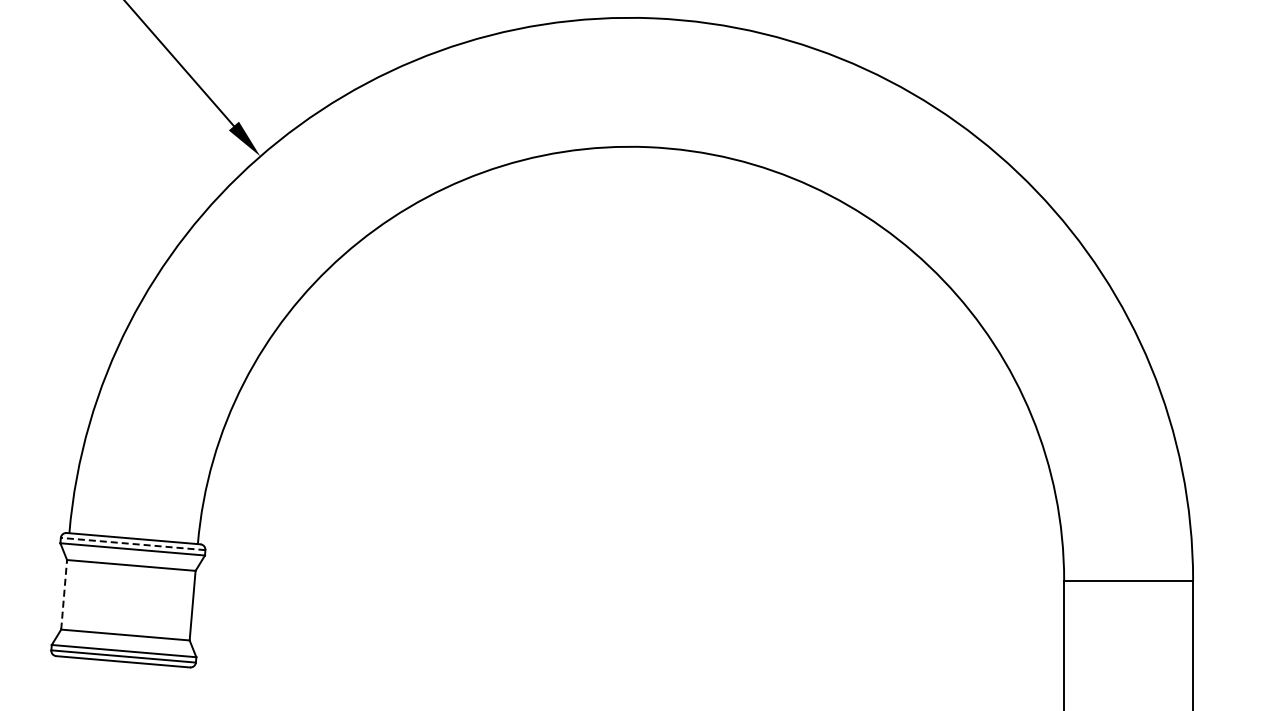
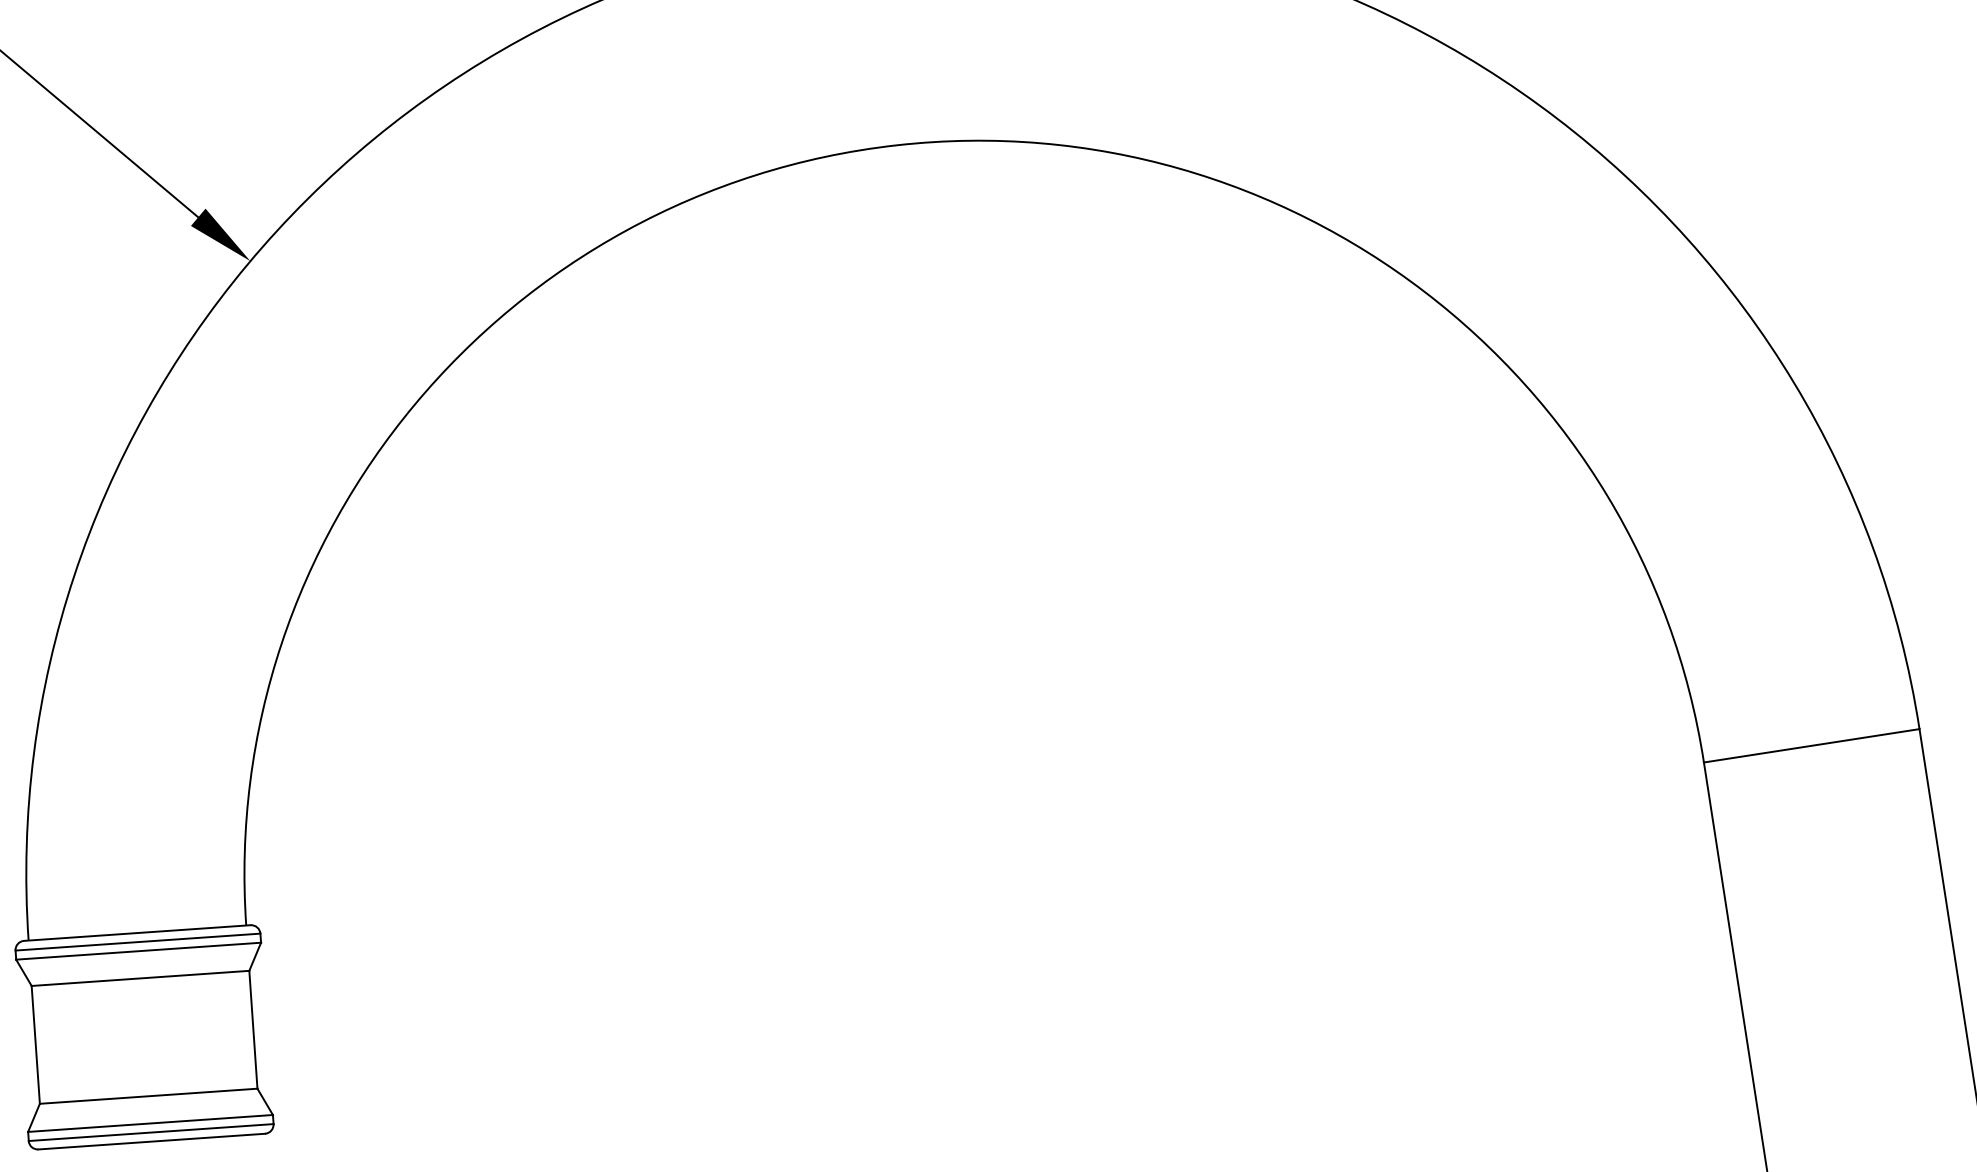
line: (133, 544) -> (138, 942), dashed -> solid
line: (64, 594) -> (36, 1044), dashed -> solid

